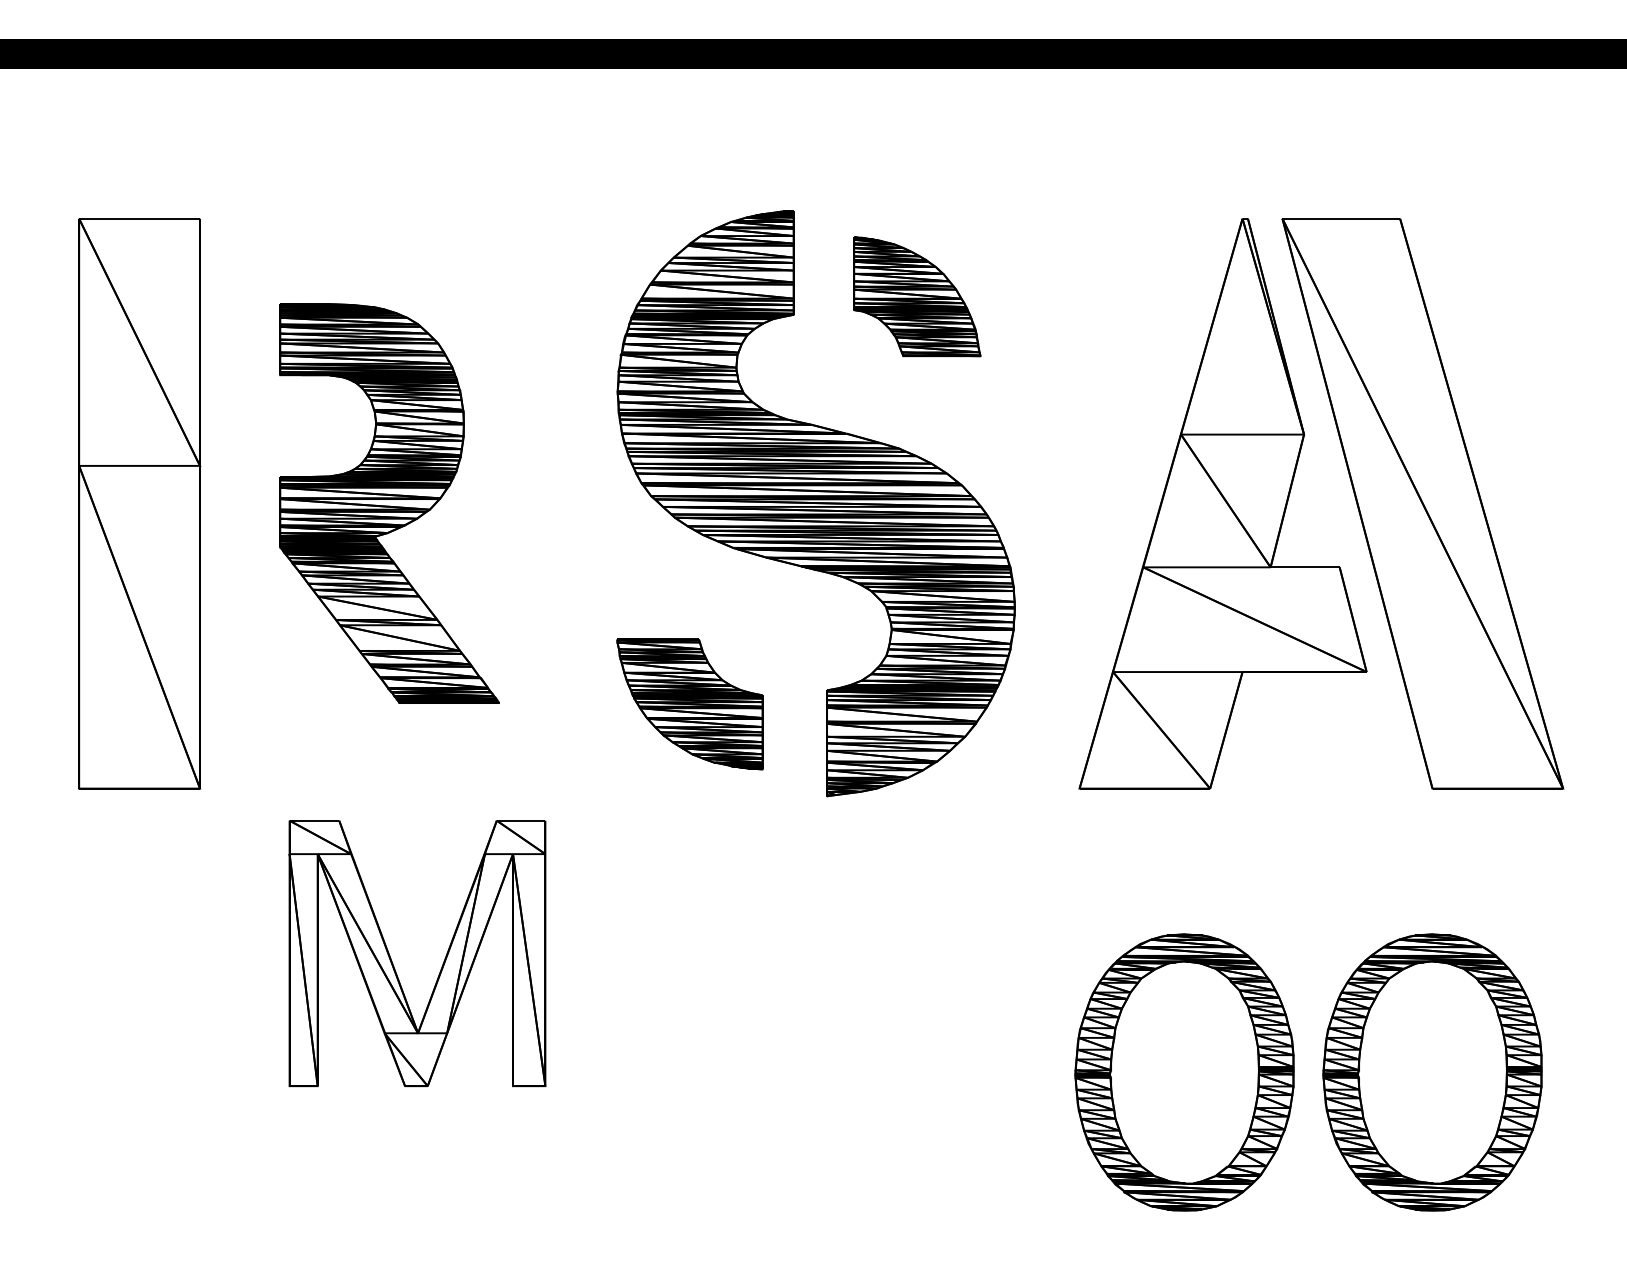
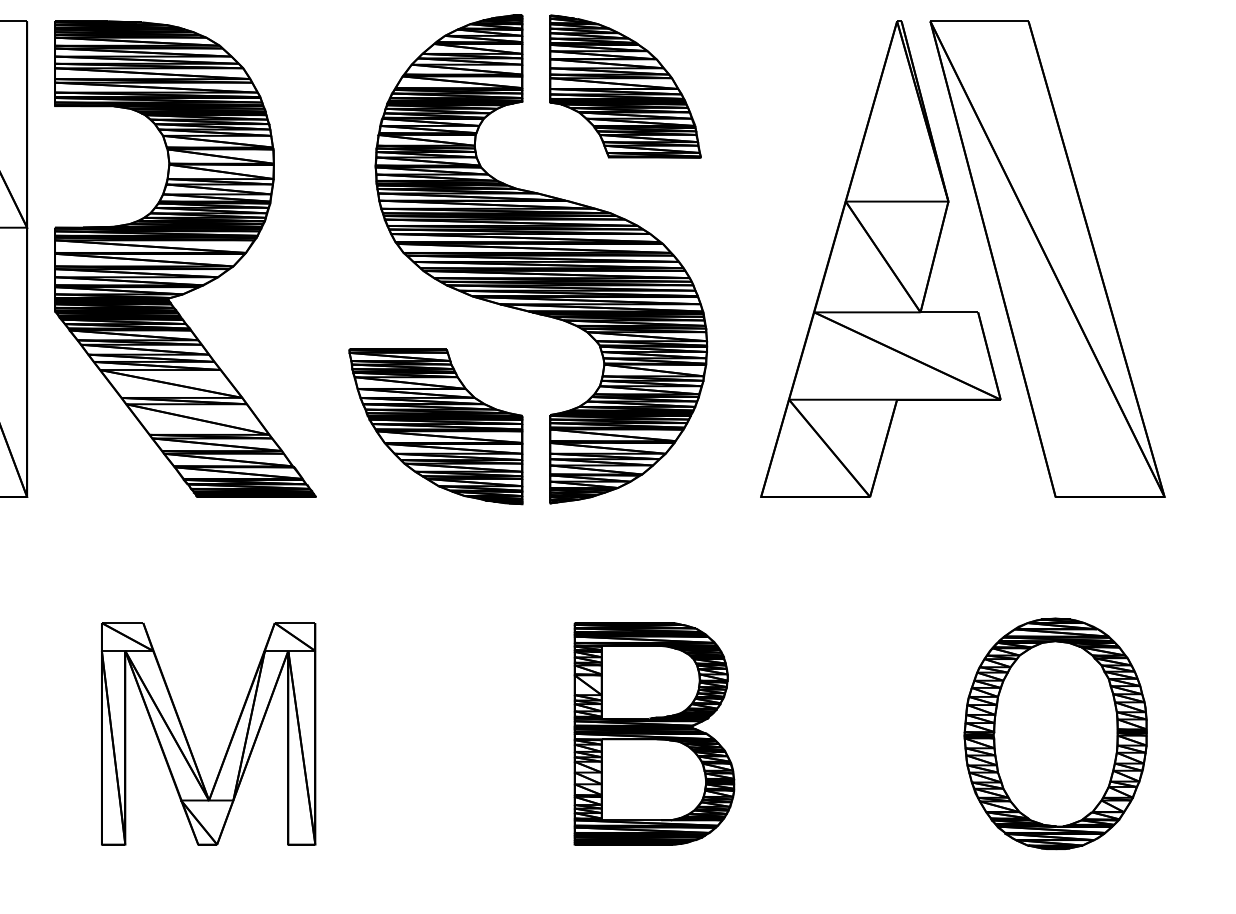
part: (917, 296) -> (625, 86), size x1.43
part: (389, 503) -> (185, 259), size x1.43
part: (689, 704) -> (435, 426), size x1.43
part: (393, 963) -> (188, 742), moved
part: (951, 1072) -> (654, 733), added
part: (1184, 1072) -> (848, 733), removed

